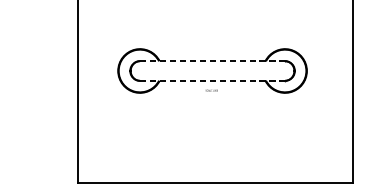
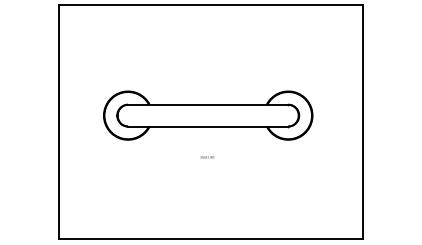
line: (212, 60) -> (208, 104), dashed -> solid
line: (212, 80) -> (208, 126), dashed -> solid
text: (211, 90) -> (207, 157), moved

